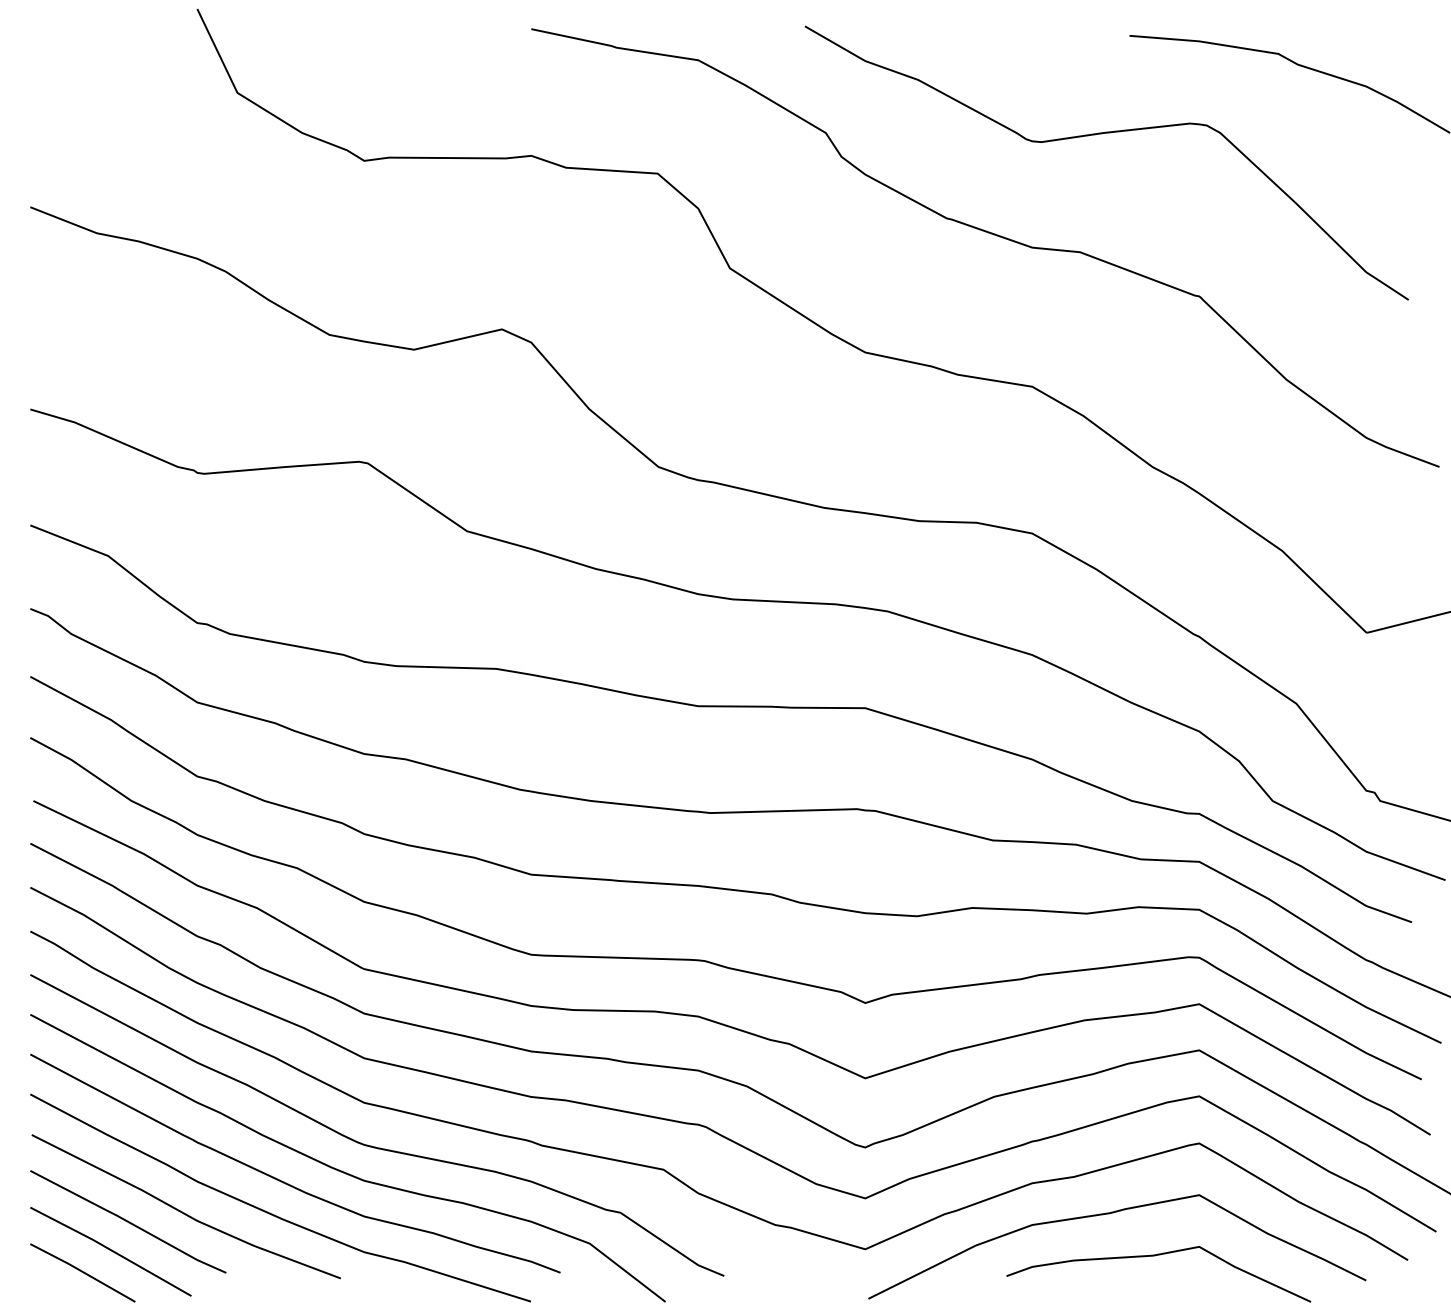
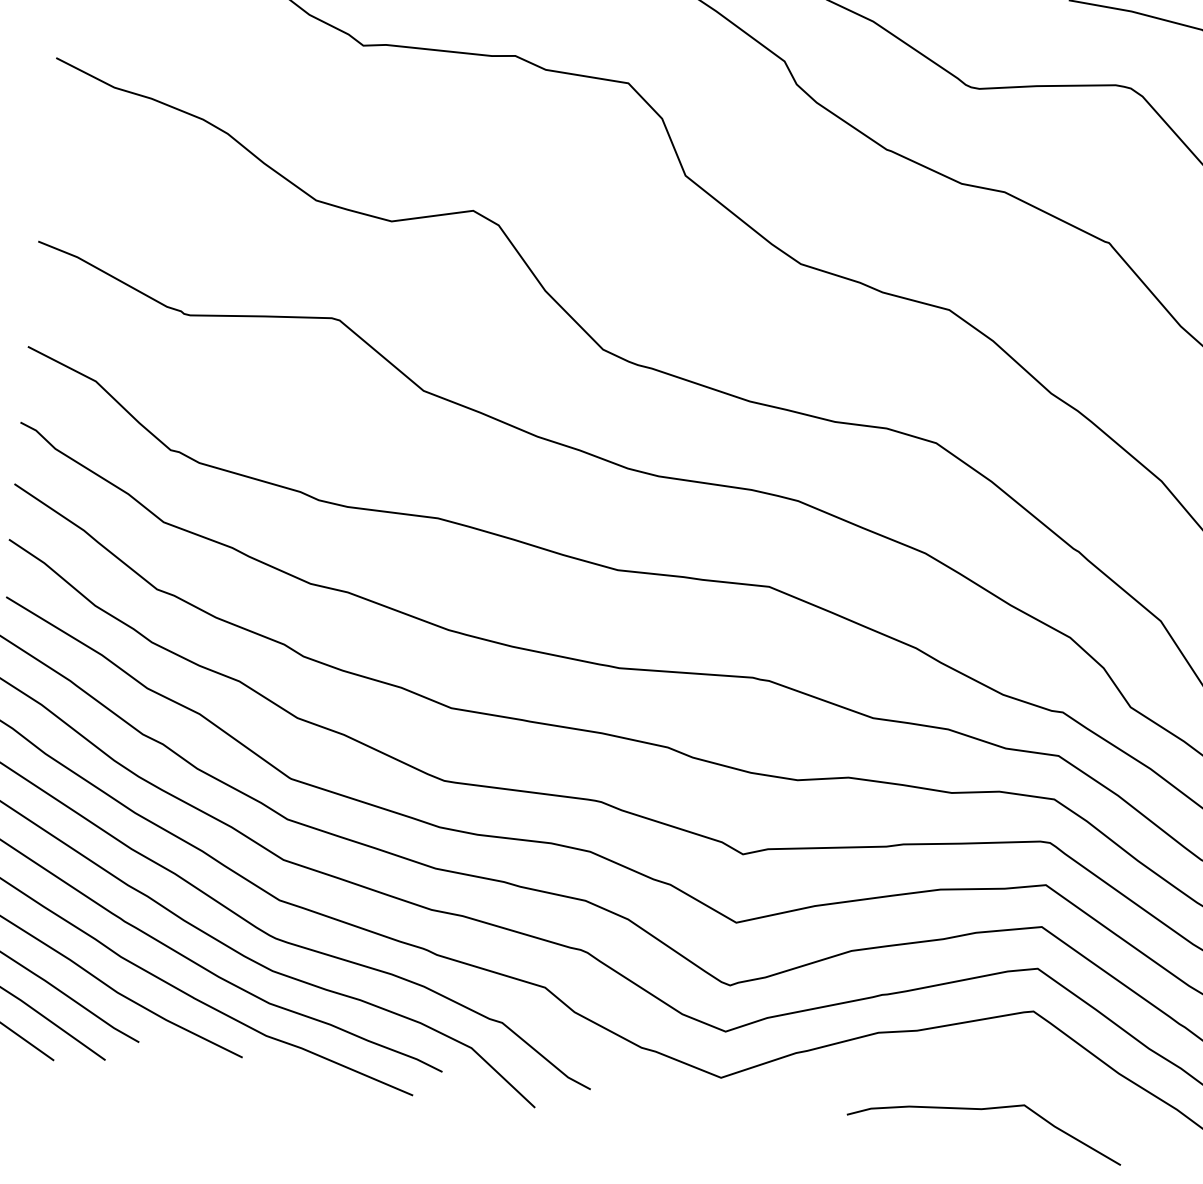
curve: (1109, 1214) -> (945, 1067), removed

